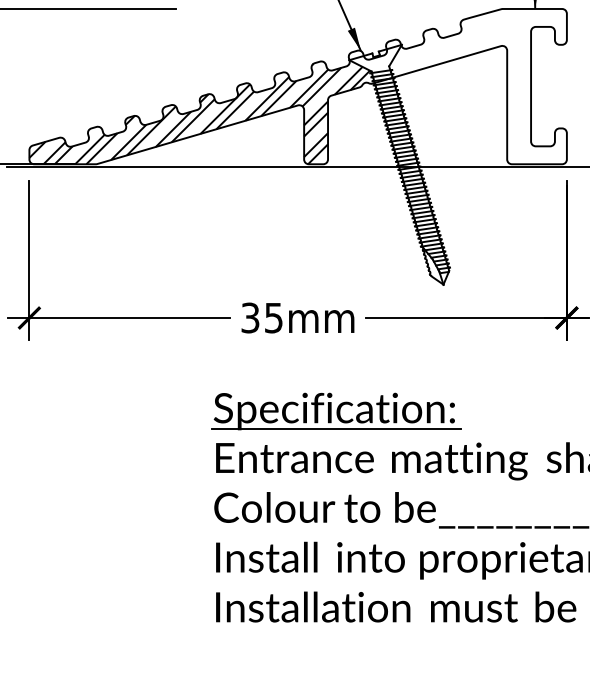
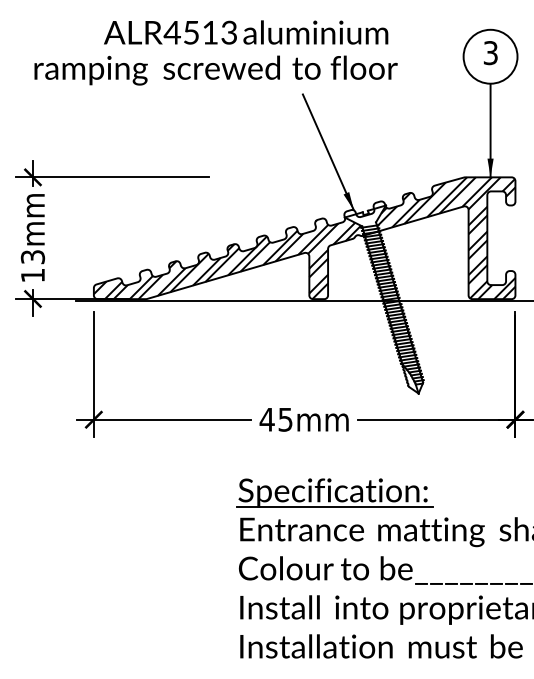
hatch: (479, 86) -> (446, 238), added
text: (249, 317) -> (266, 419), 35mm -> 45mm

